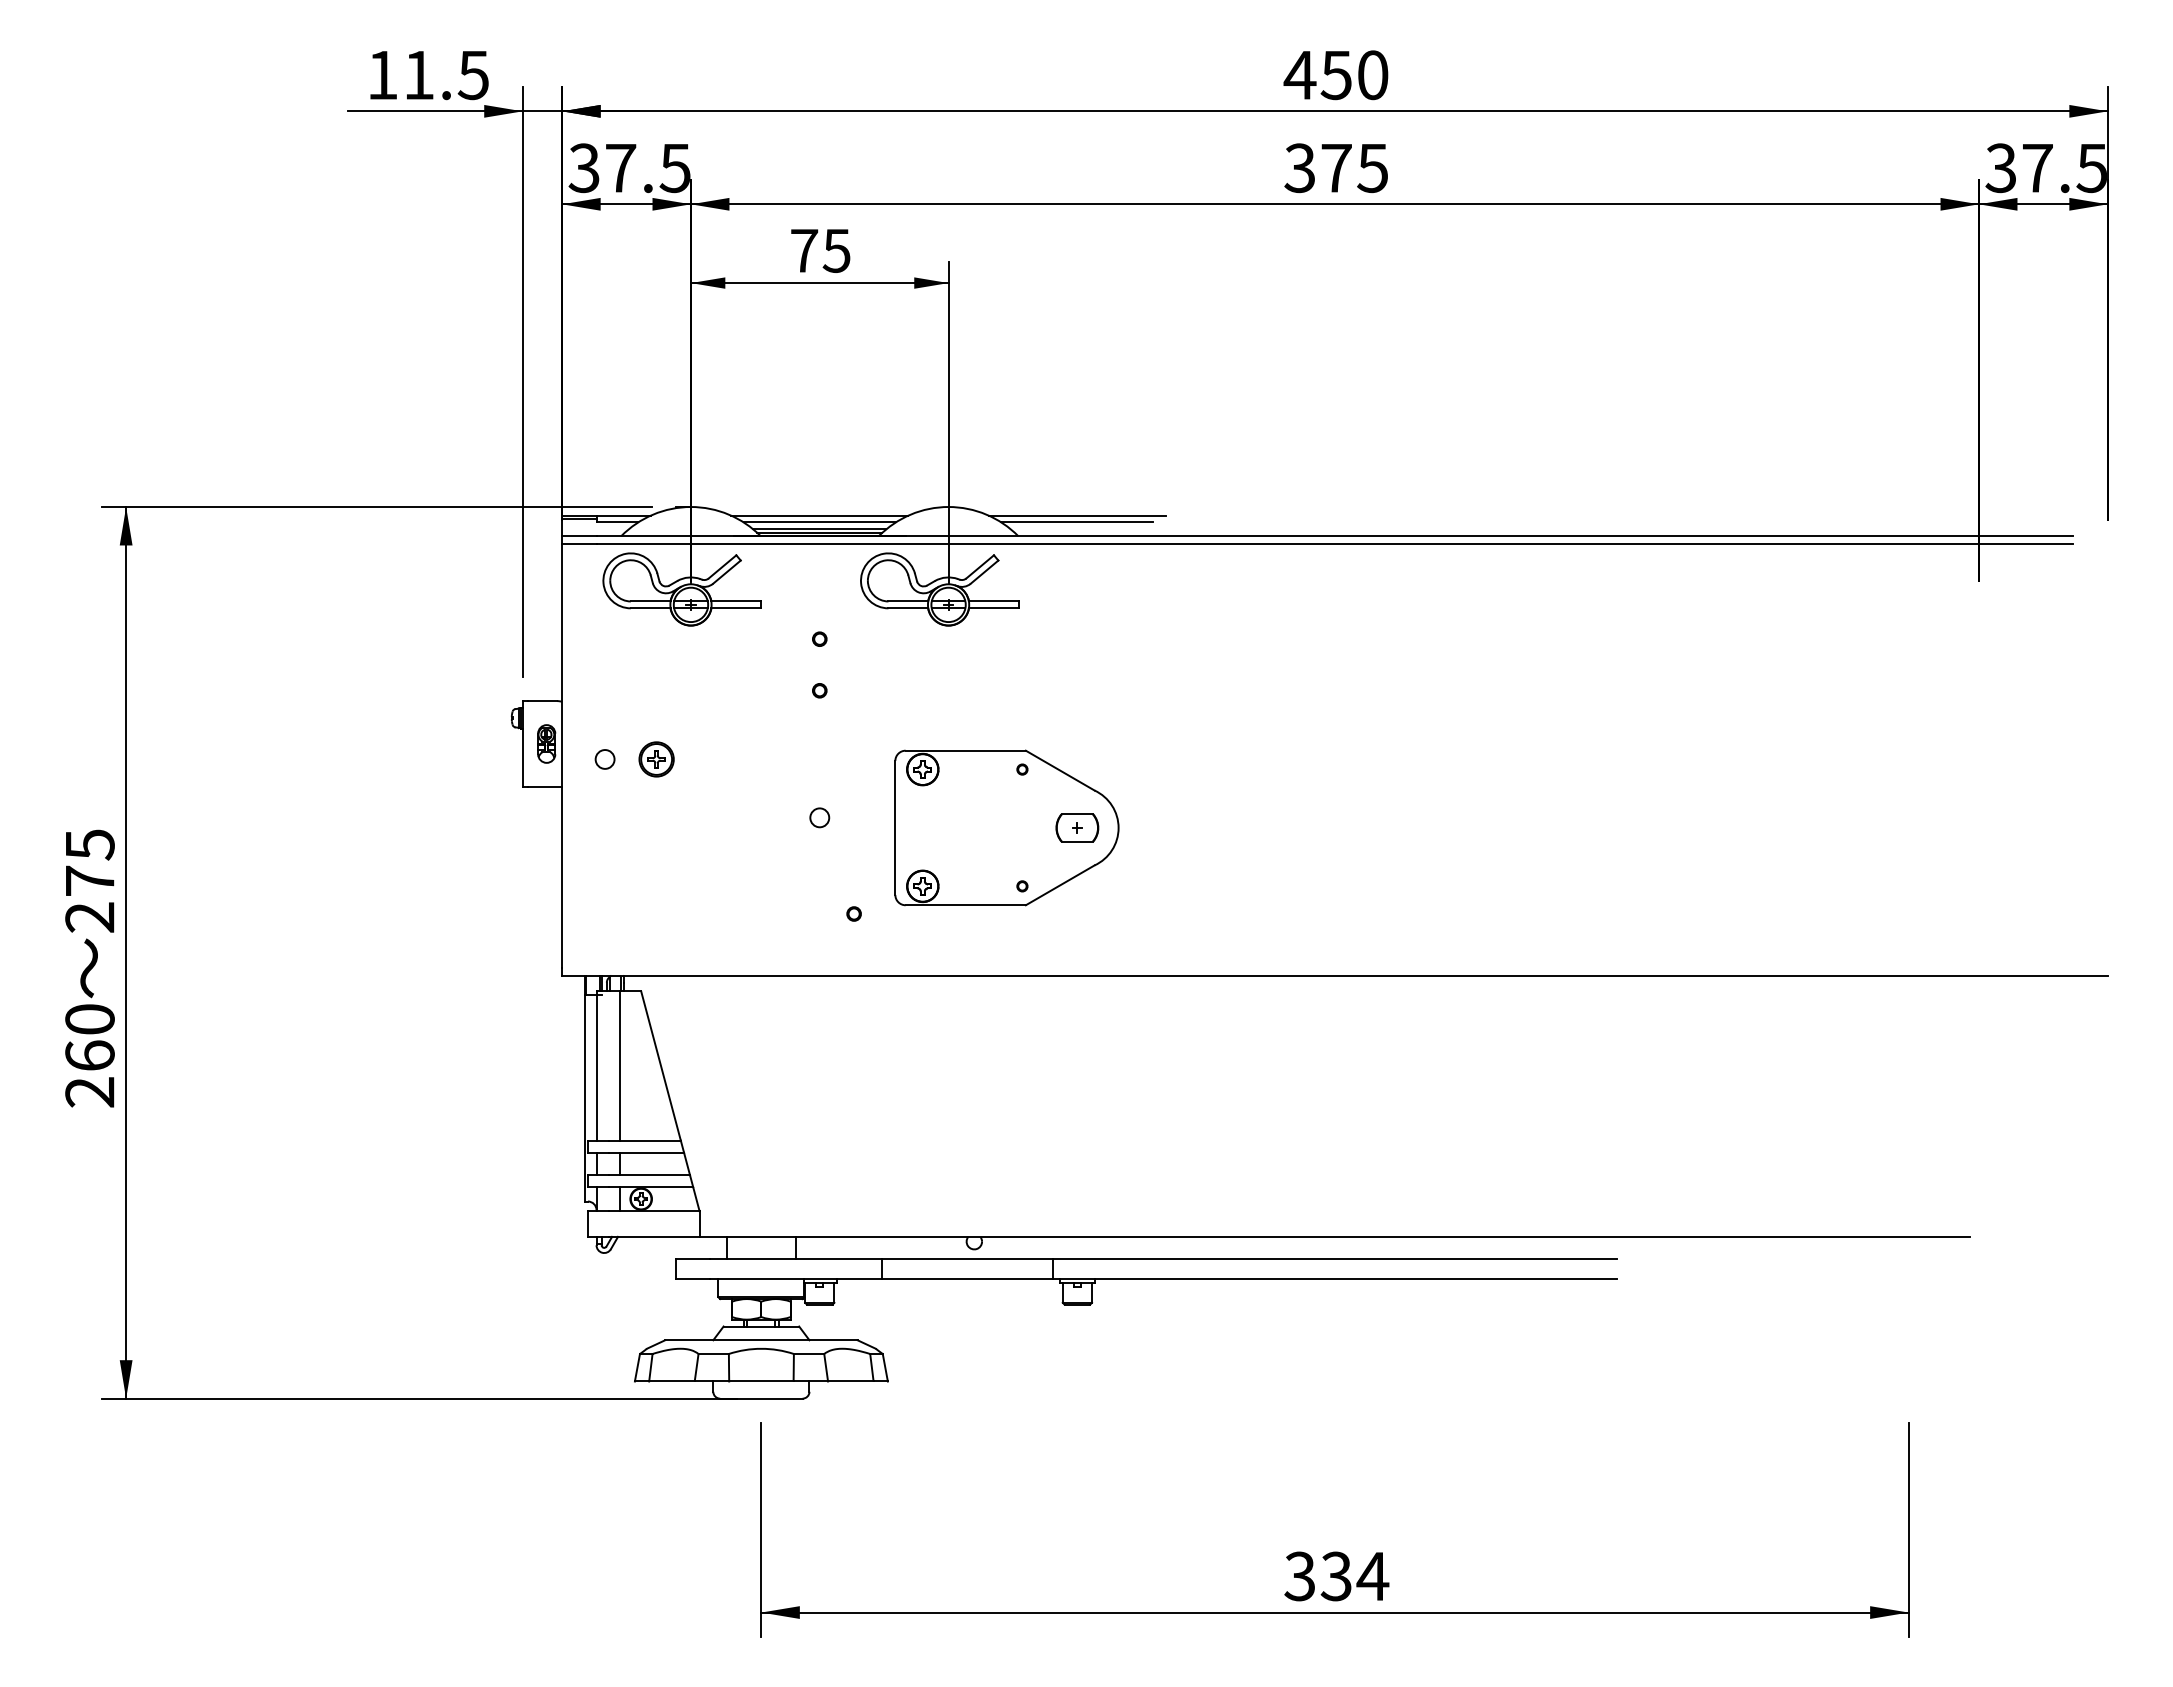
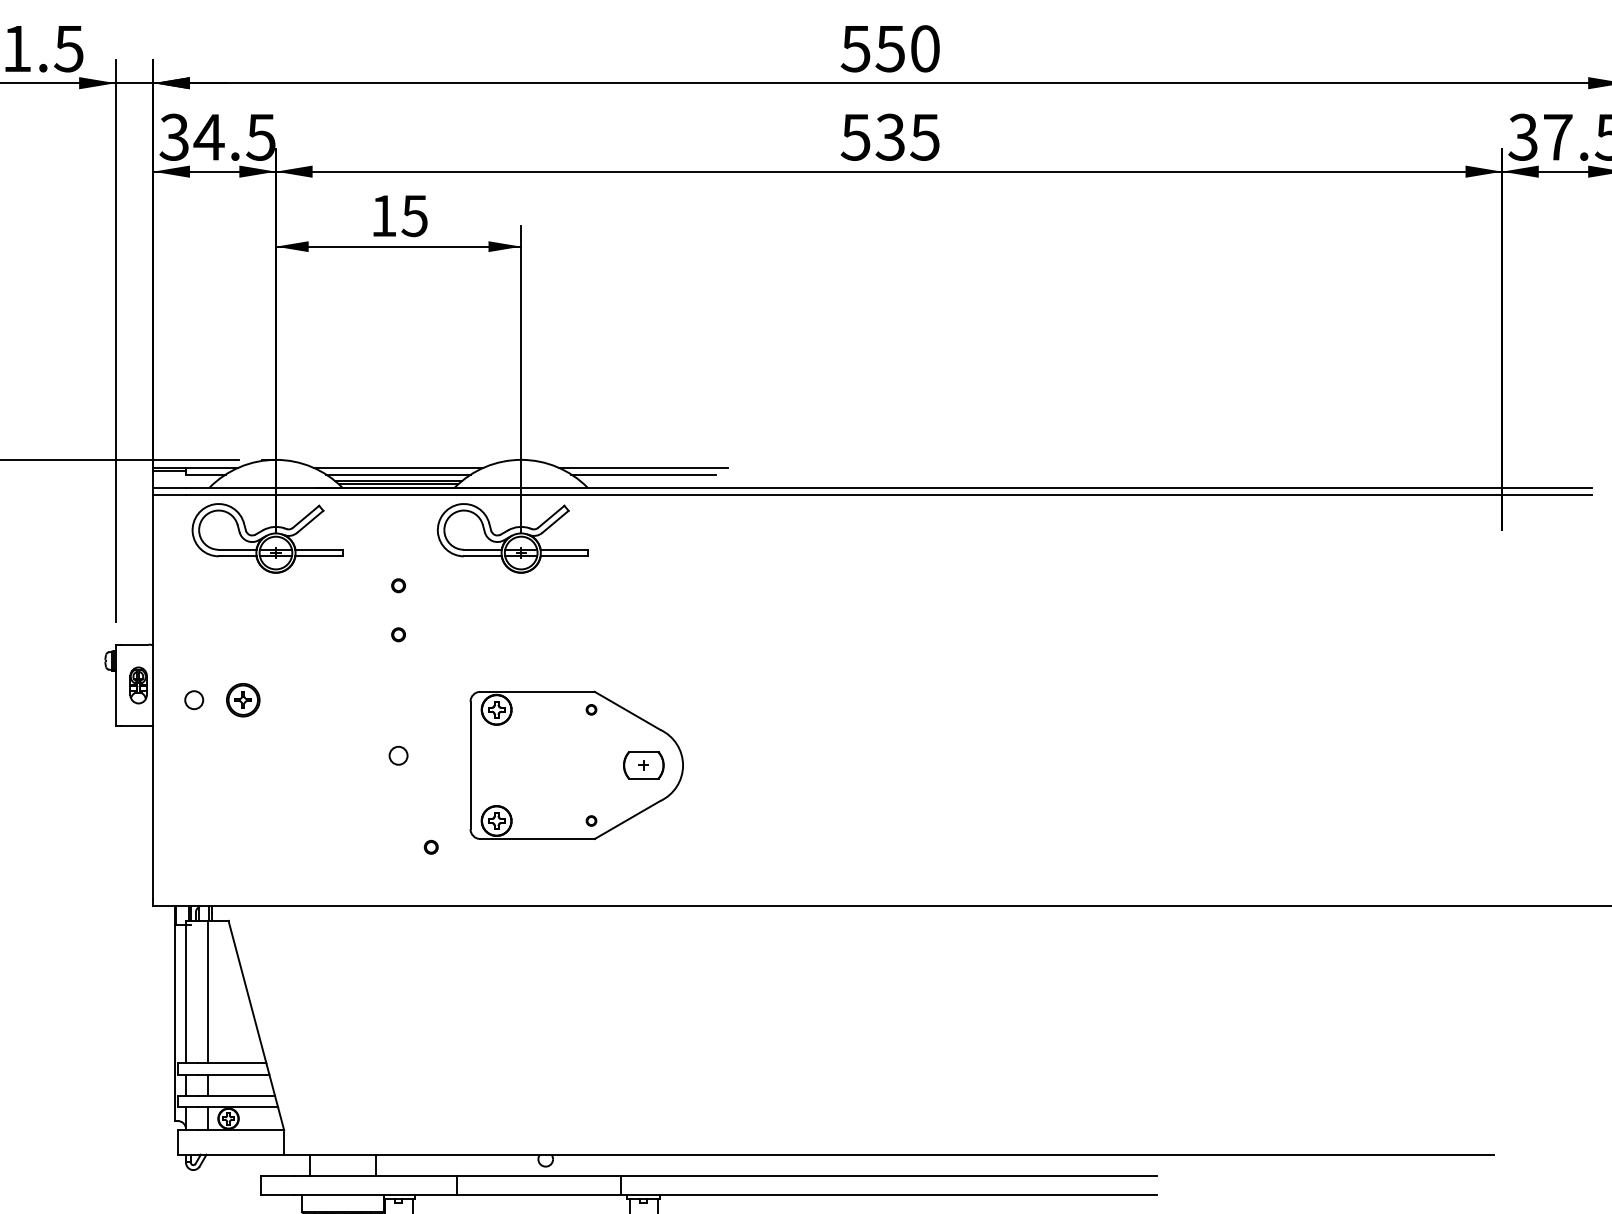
text: (1299, 75) -> (855, 49), 450 -> 550
text: (620, 168) -> (208, 137), 37.5 -> 34.5
text: (1317, 168) -> (872, 137), 375 -> 535
text: (804, 250) -> (384, 215), 75 -> 15

